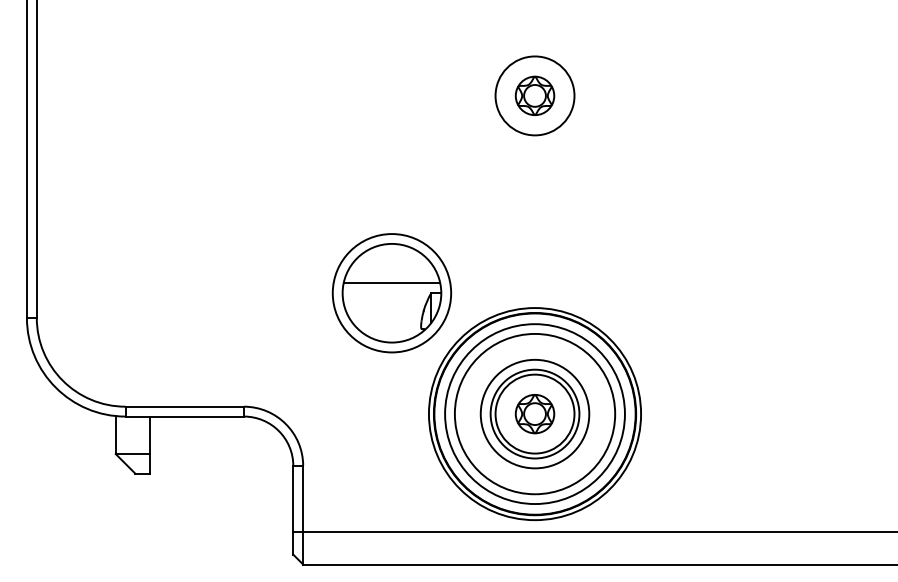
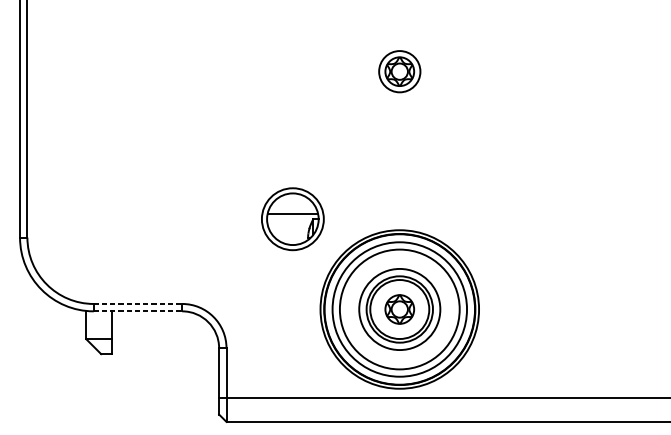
circle: (534, 95) -> (399, 71), size x0.7
part: (391, 293) -> (292, 219), size x0.7
line: (185, 406) -> (138, 303), solid -> dashed
line: (185, 416) -> (138, 311), solid -> dashed

